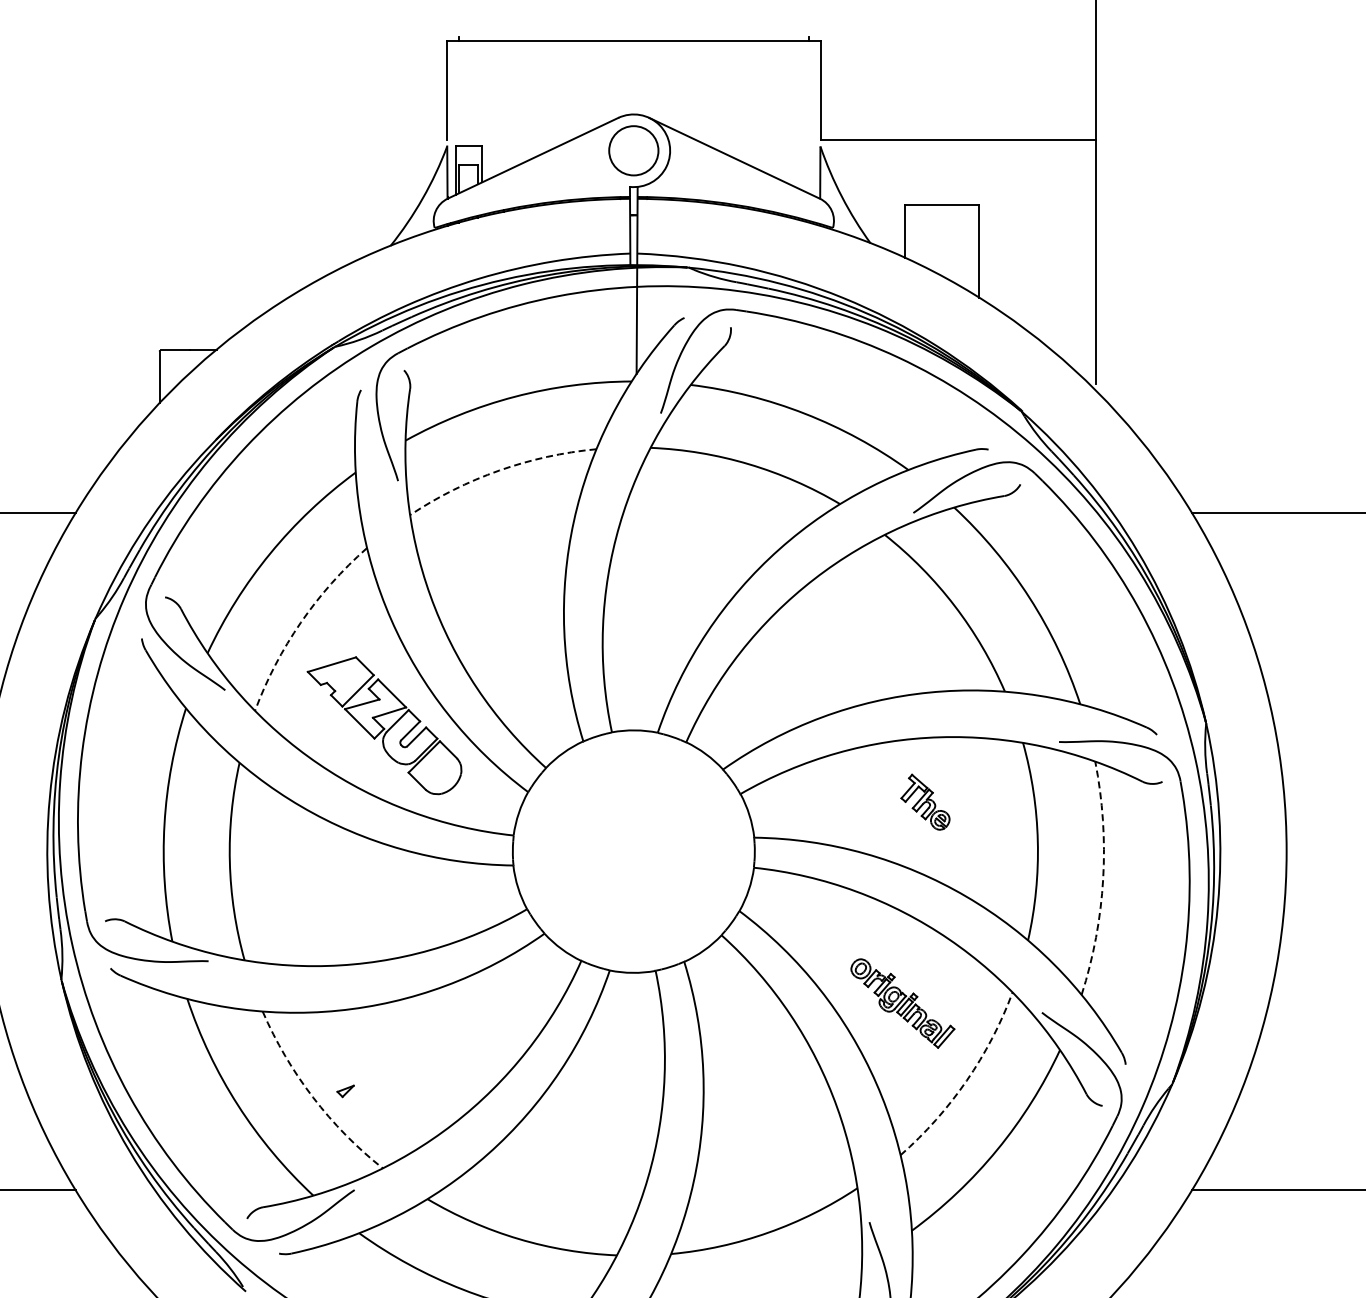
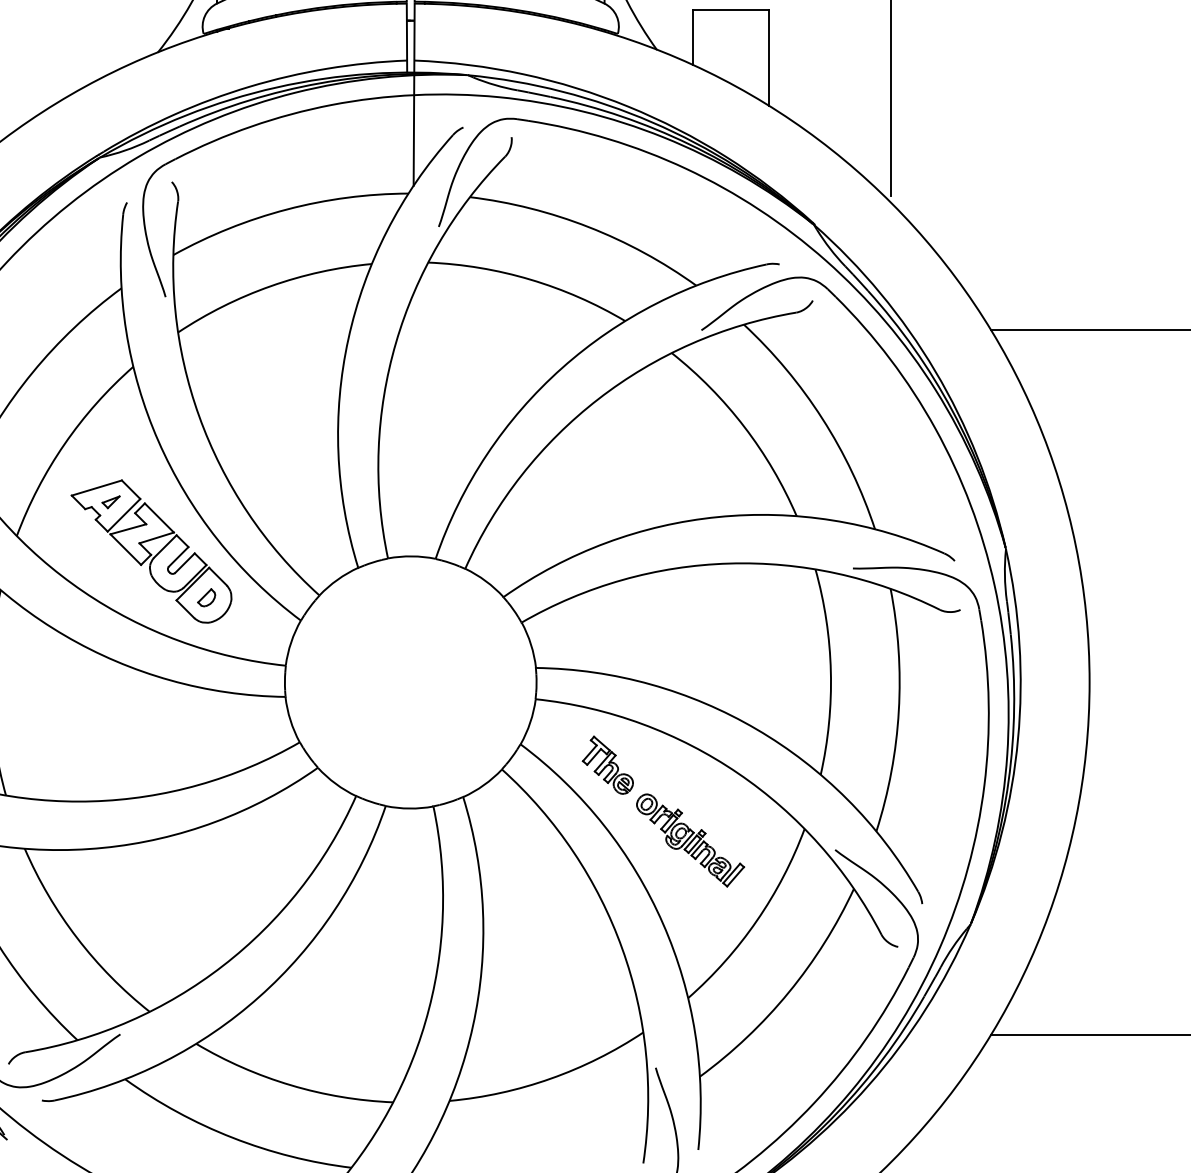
arc: (499, 470) -> (271, 286), dashed -> solid
arc: (300, 622) -> (64, 444), dashed -> solid
part: (437, 769) -> (206, 597), added
part: (925, 801) -> (607, 764), moved
arc: (1103, 879) -> (899, 711), dashed -> solid
arc: (966, 1080) -> (756, 920), dashed -> solid
part: (345, 1091) -> (110, 502), moved
arc: (313, 1097) -> (77, 938), dashed -> solid

